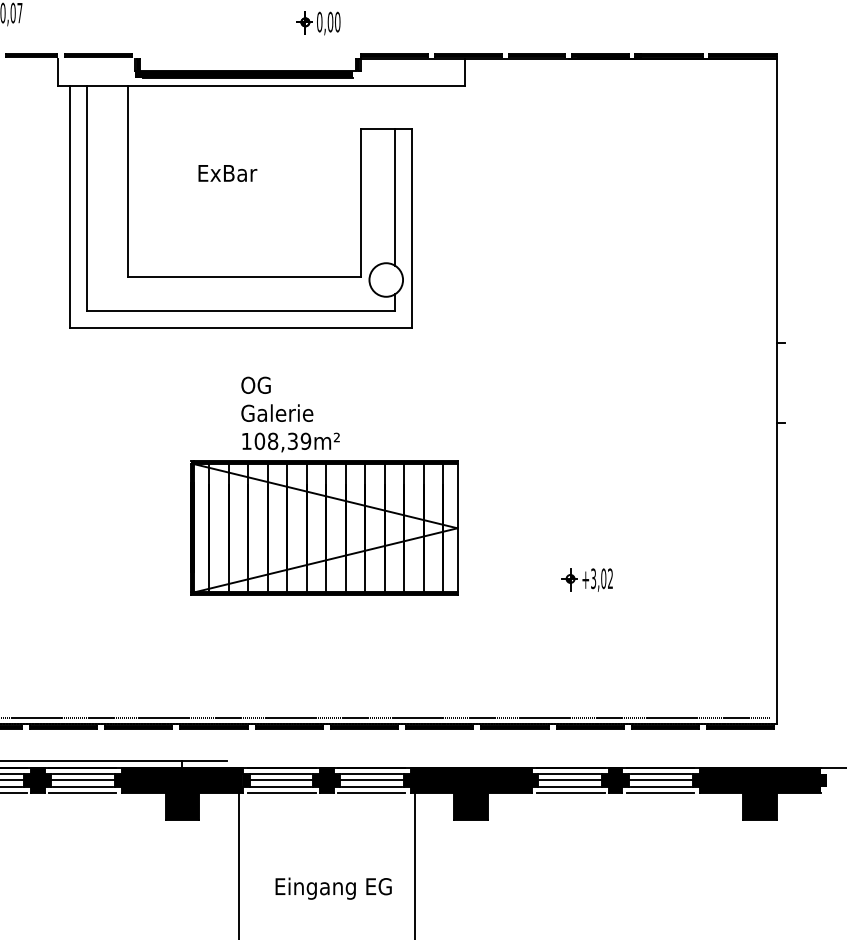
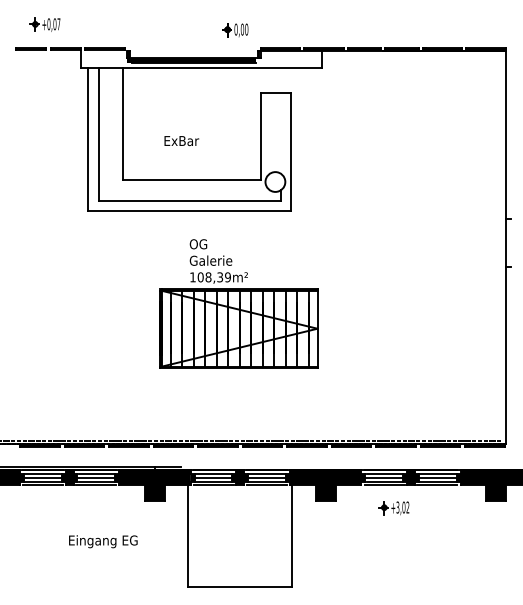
text: (227, 174) -> (181, 141), moved
line: (394, 196) -> (280, 132), removed
part: (586, 580) -> (393, 508), moved
text: (333, 888) -> (103, 541), moved

